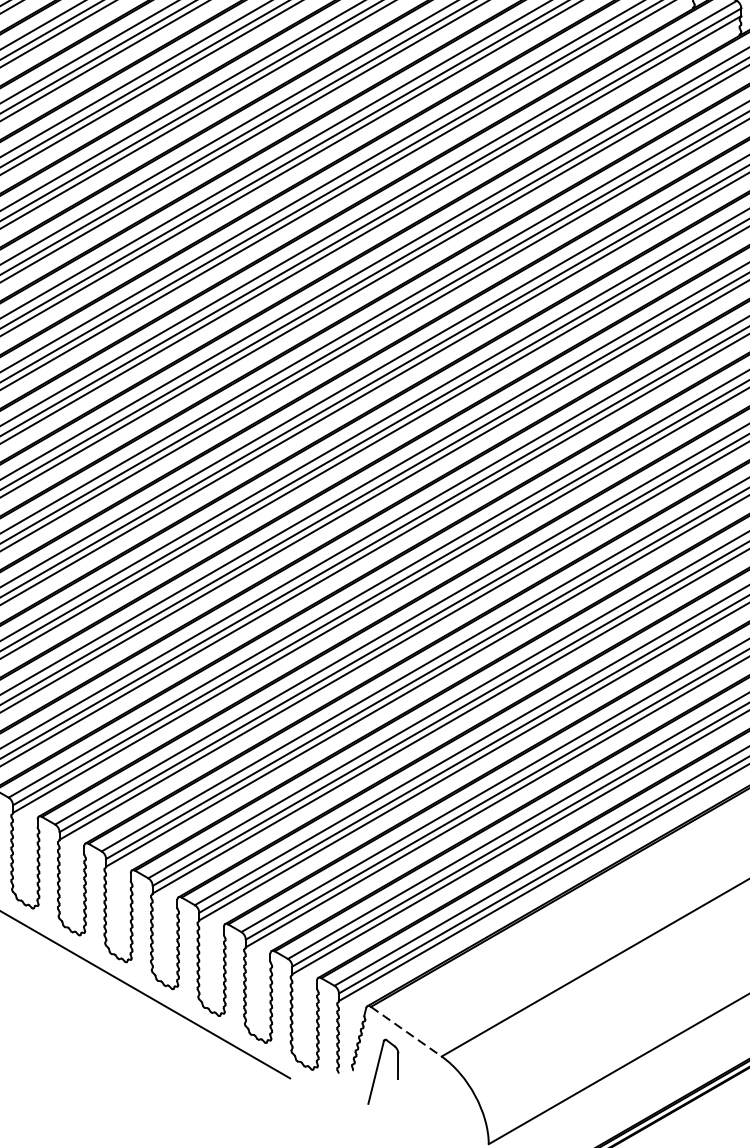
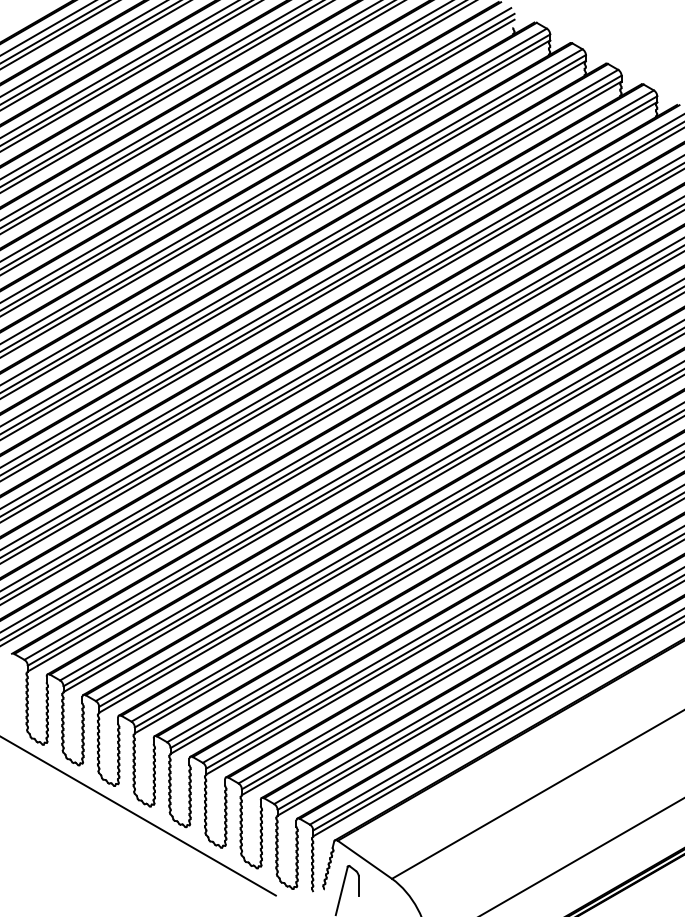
line: (407, 1032) -> (365, 860), dashed -> solid

